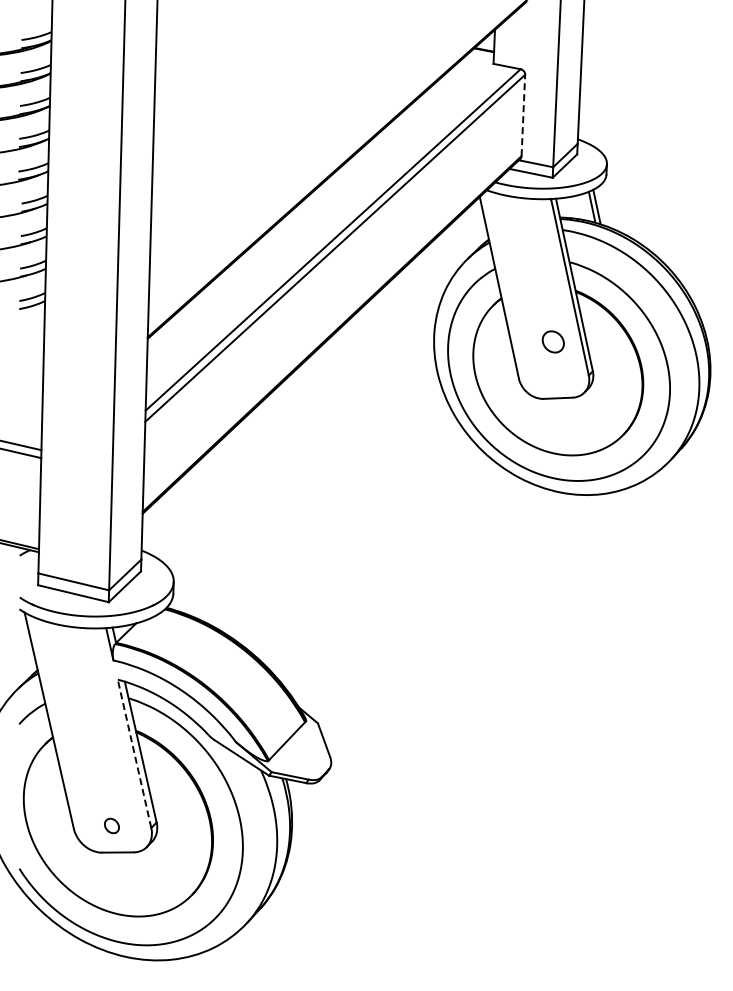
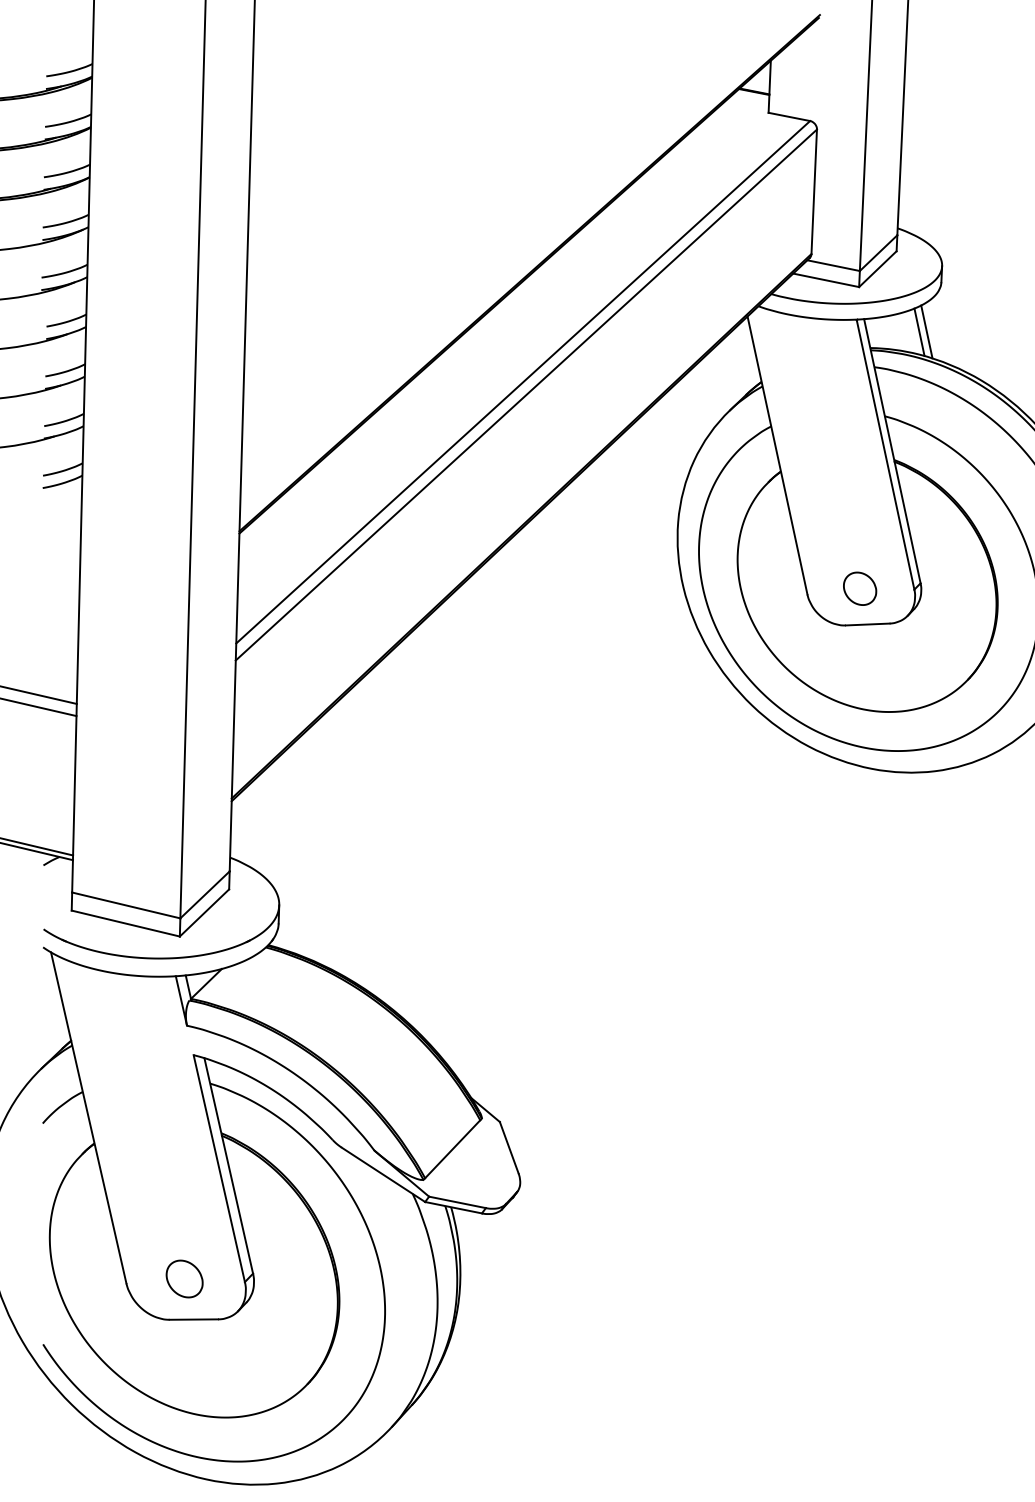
line: (523, 115) -> (814, 191), dashed -> solid
part: (552, 341) -> (858, 588), moved
line: (134, 753) -> (219, 1168), dashed -> solid
part: (111, 825) -> (183, 1278), size x1.67

